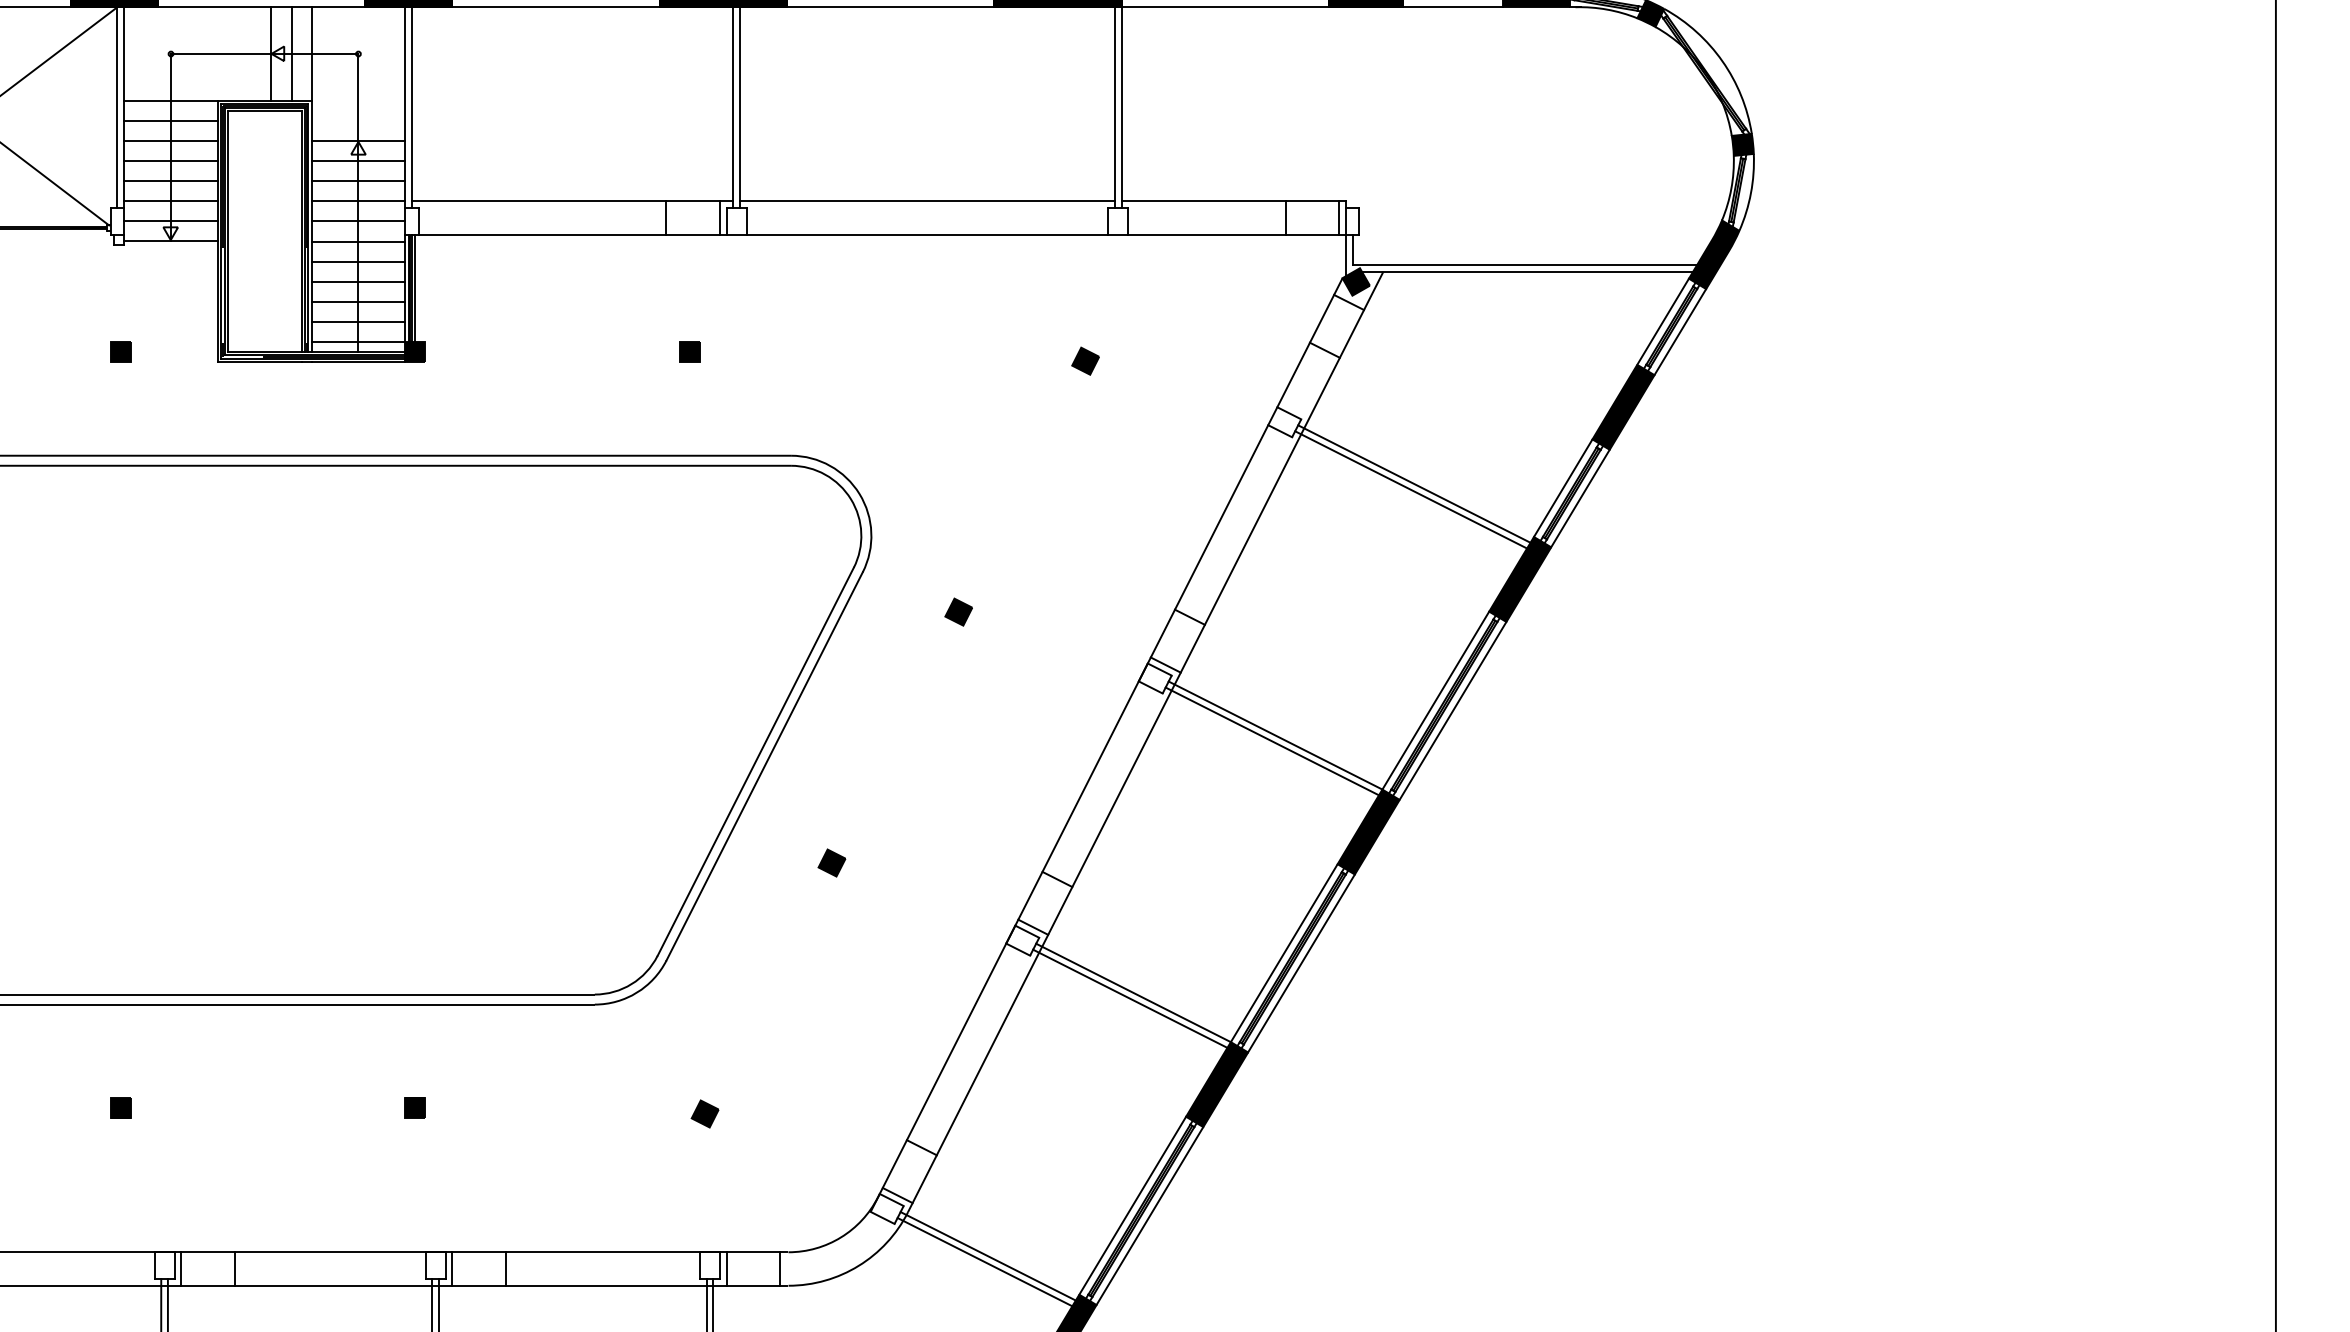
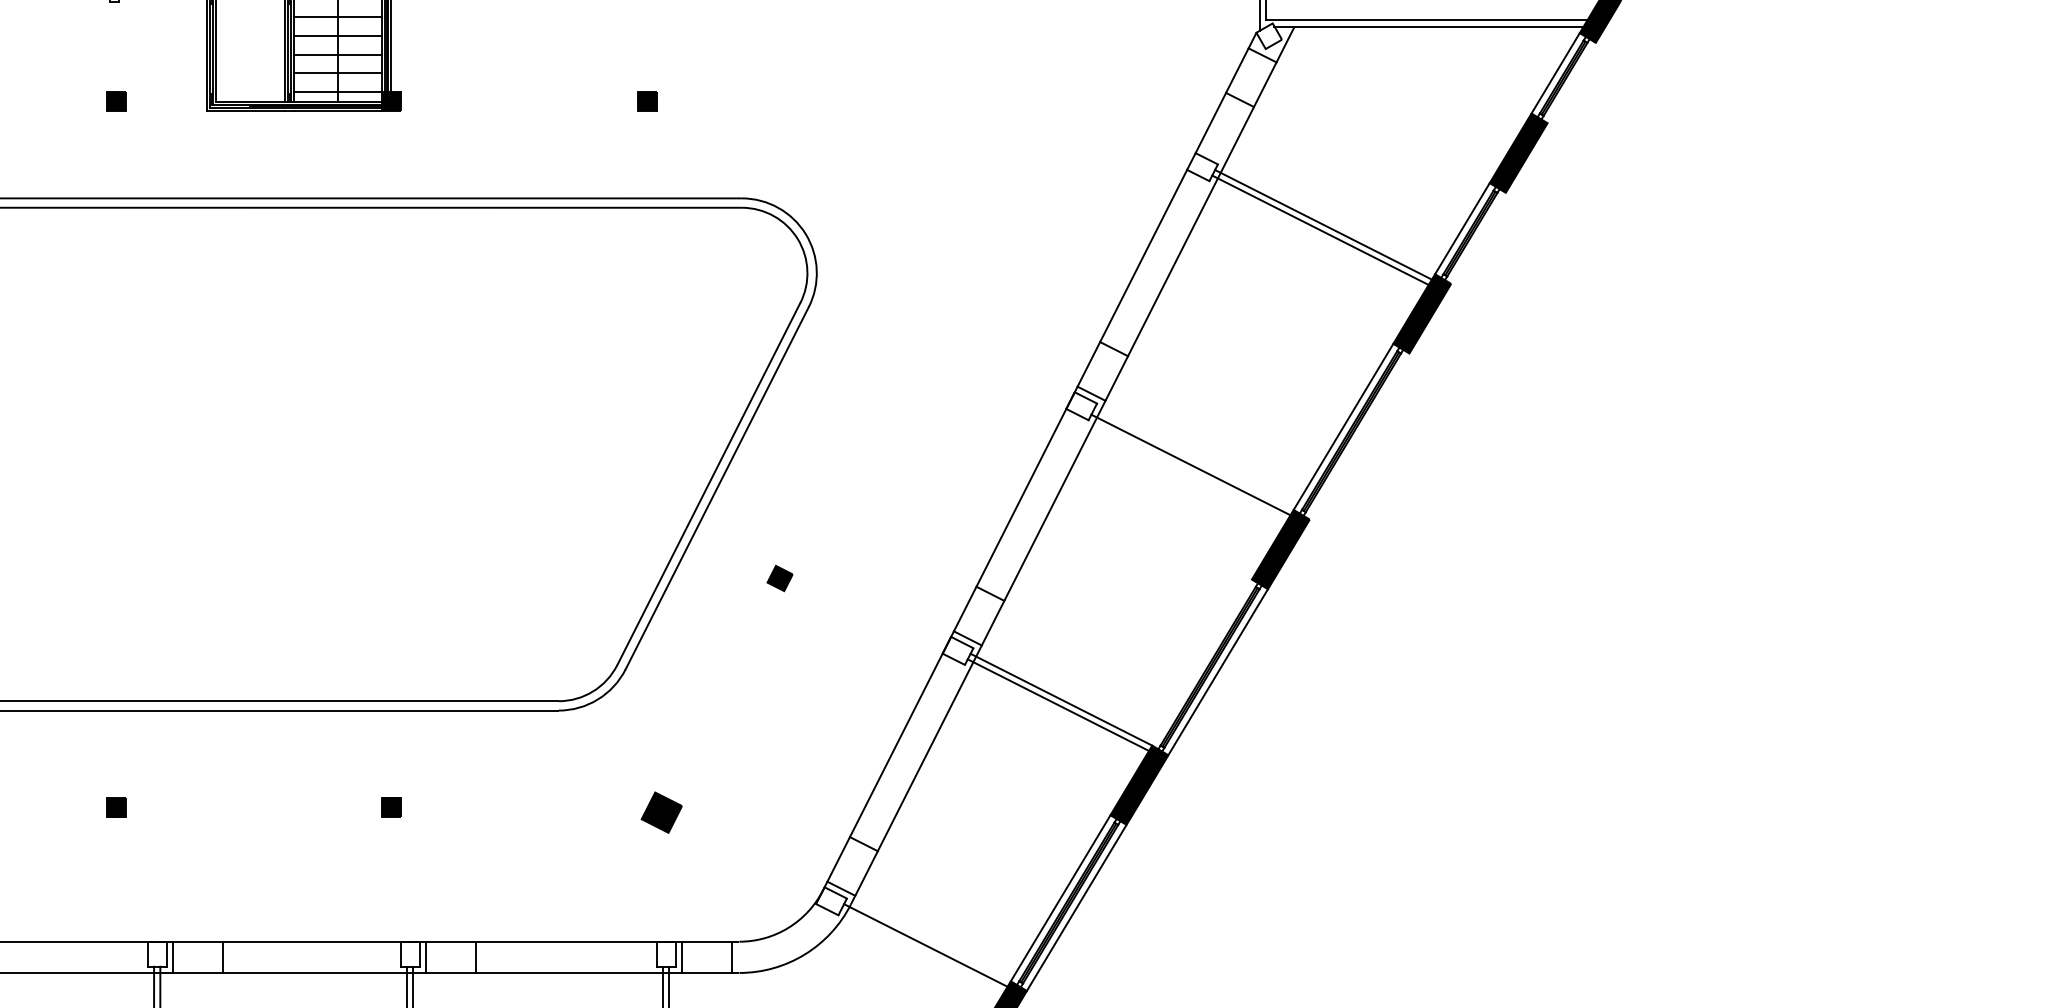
fill: (1355, 281) -> (1268, 35), removed
line: (1680, 332) -> (1571, 83), removed
part: (1085, 360) -> (1016, 109), removed
line: (1580, 498) -> (1478, 238), removed
part: (958, 611) -> (898, 343), removed
line: (1452, 710) -> (1359, 436), removed
line: (1275, 735) -> (1193, 459), removed
line: (1283, 953) -> (1201, 662), removed
part: (704, 1113) -> (661, 812), size x1.6
line: (984, 1262) -> (922, 951), removed

